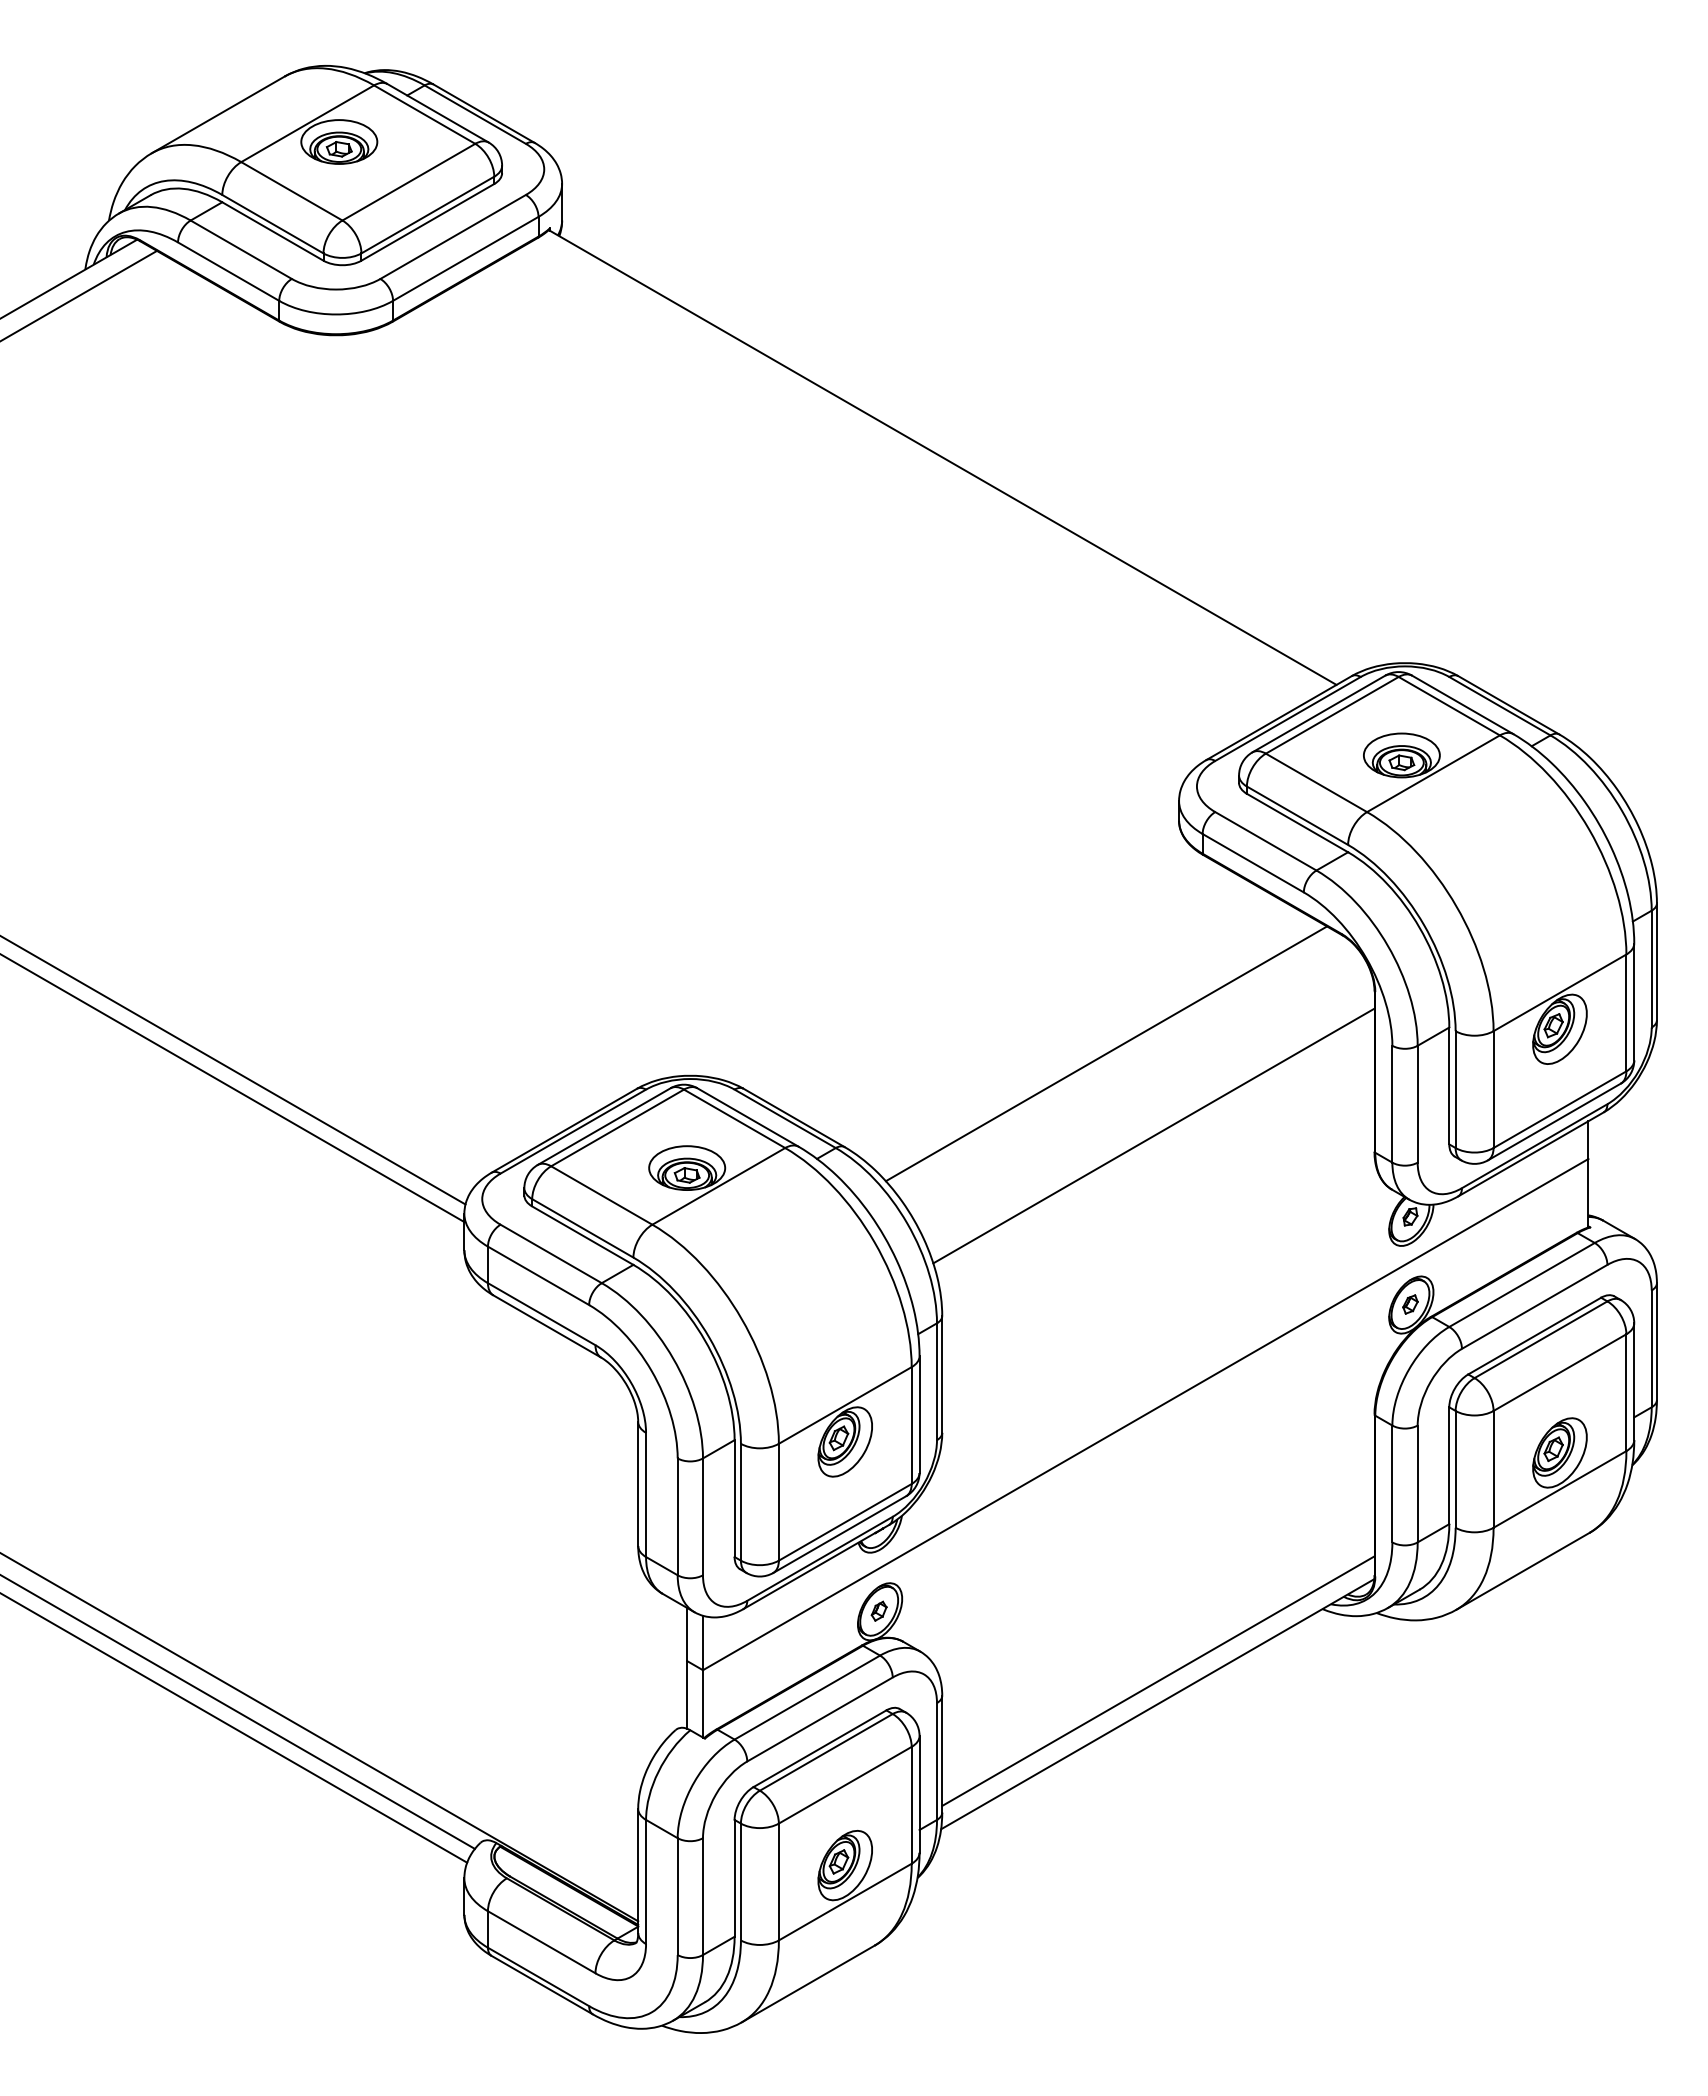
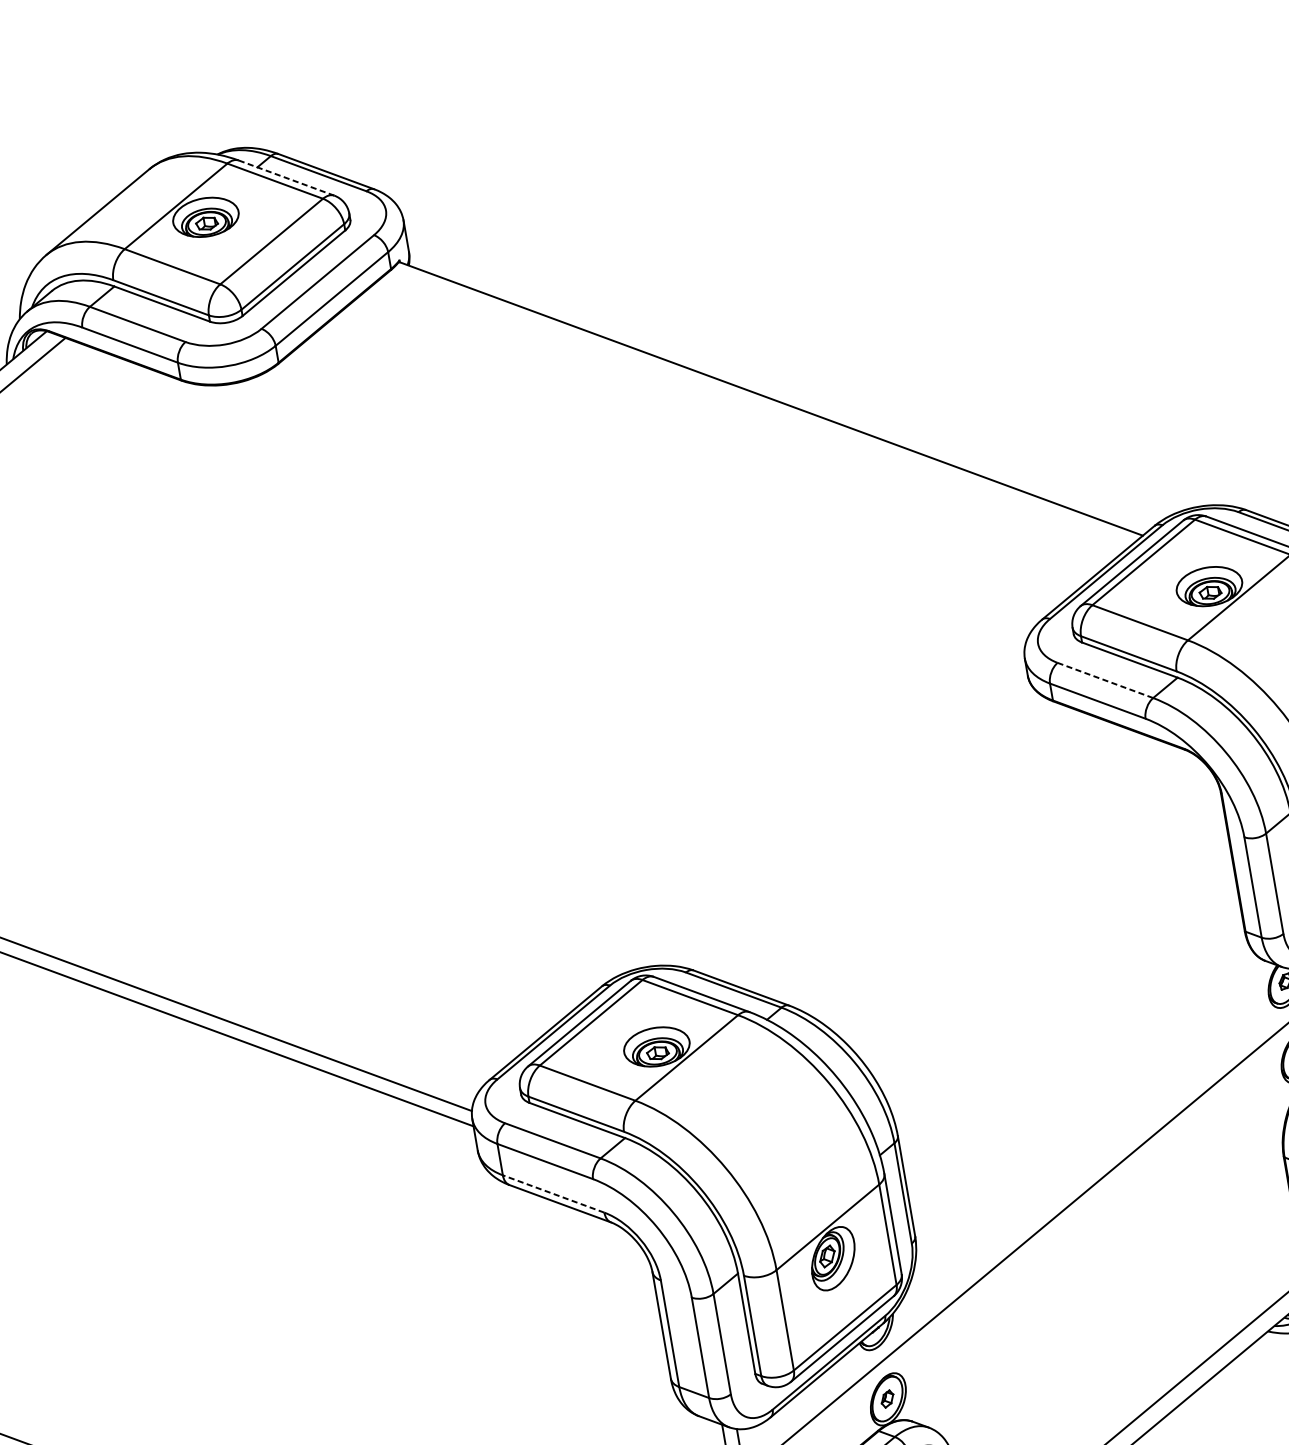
line: (438, 113) -> (286, 178), solid -> dashed
line: (1265, 841) -> (1105, 680), solid -> dashed
line: (1106, 1053) -> (1000, 886), removed
line: (1153, 1135) -> (1052, 949), removed
line: (541, 1313) -> (553, 1193), solid -> dashed

